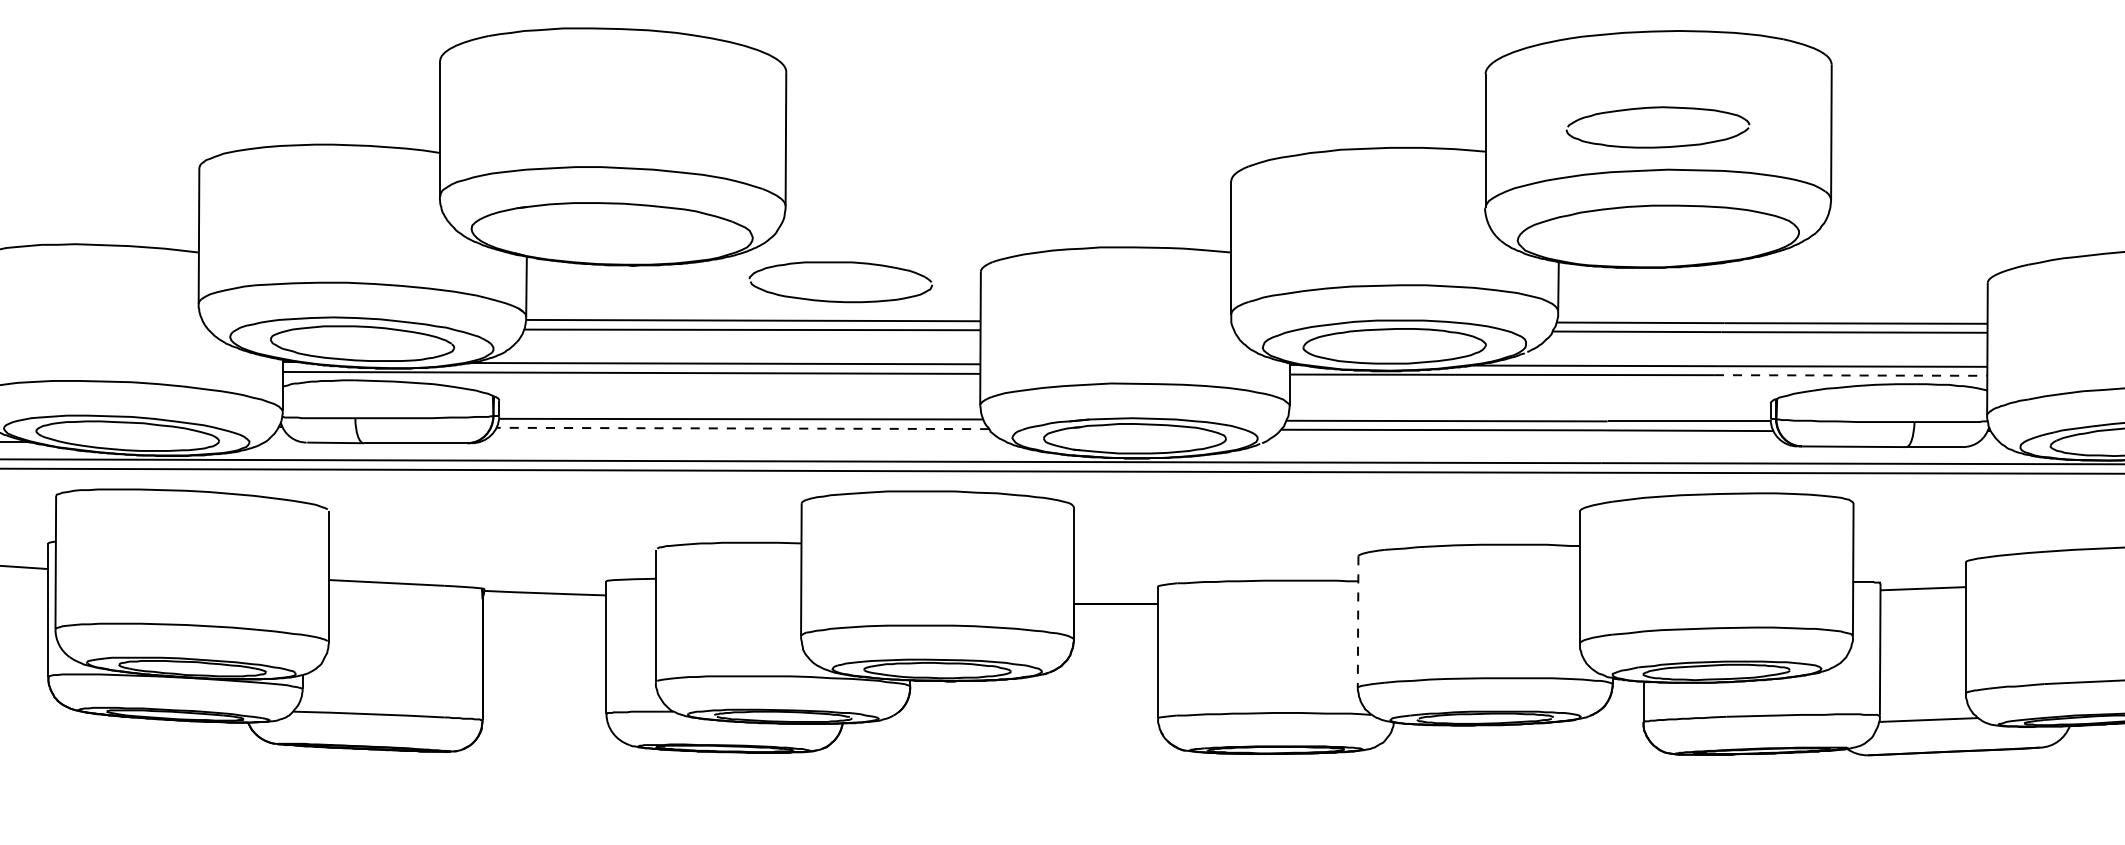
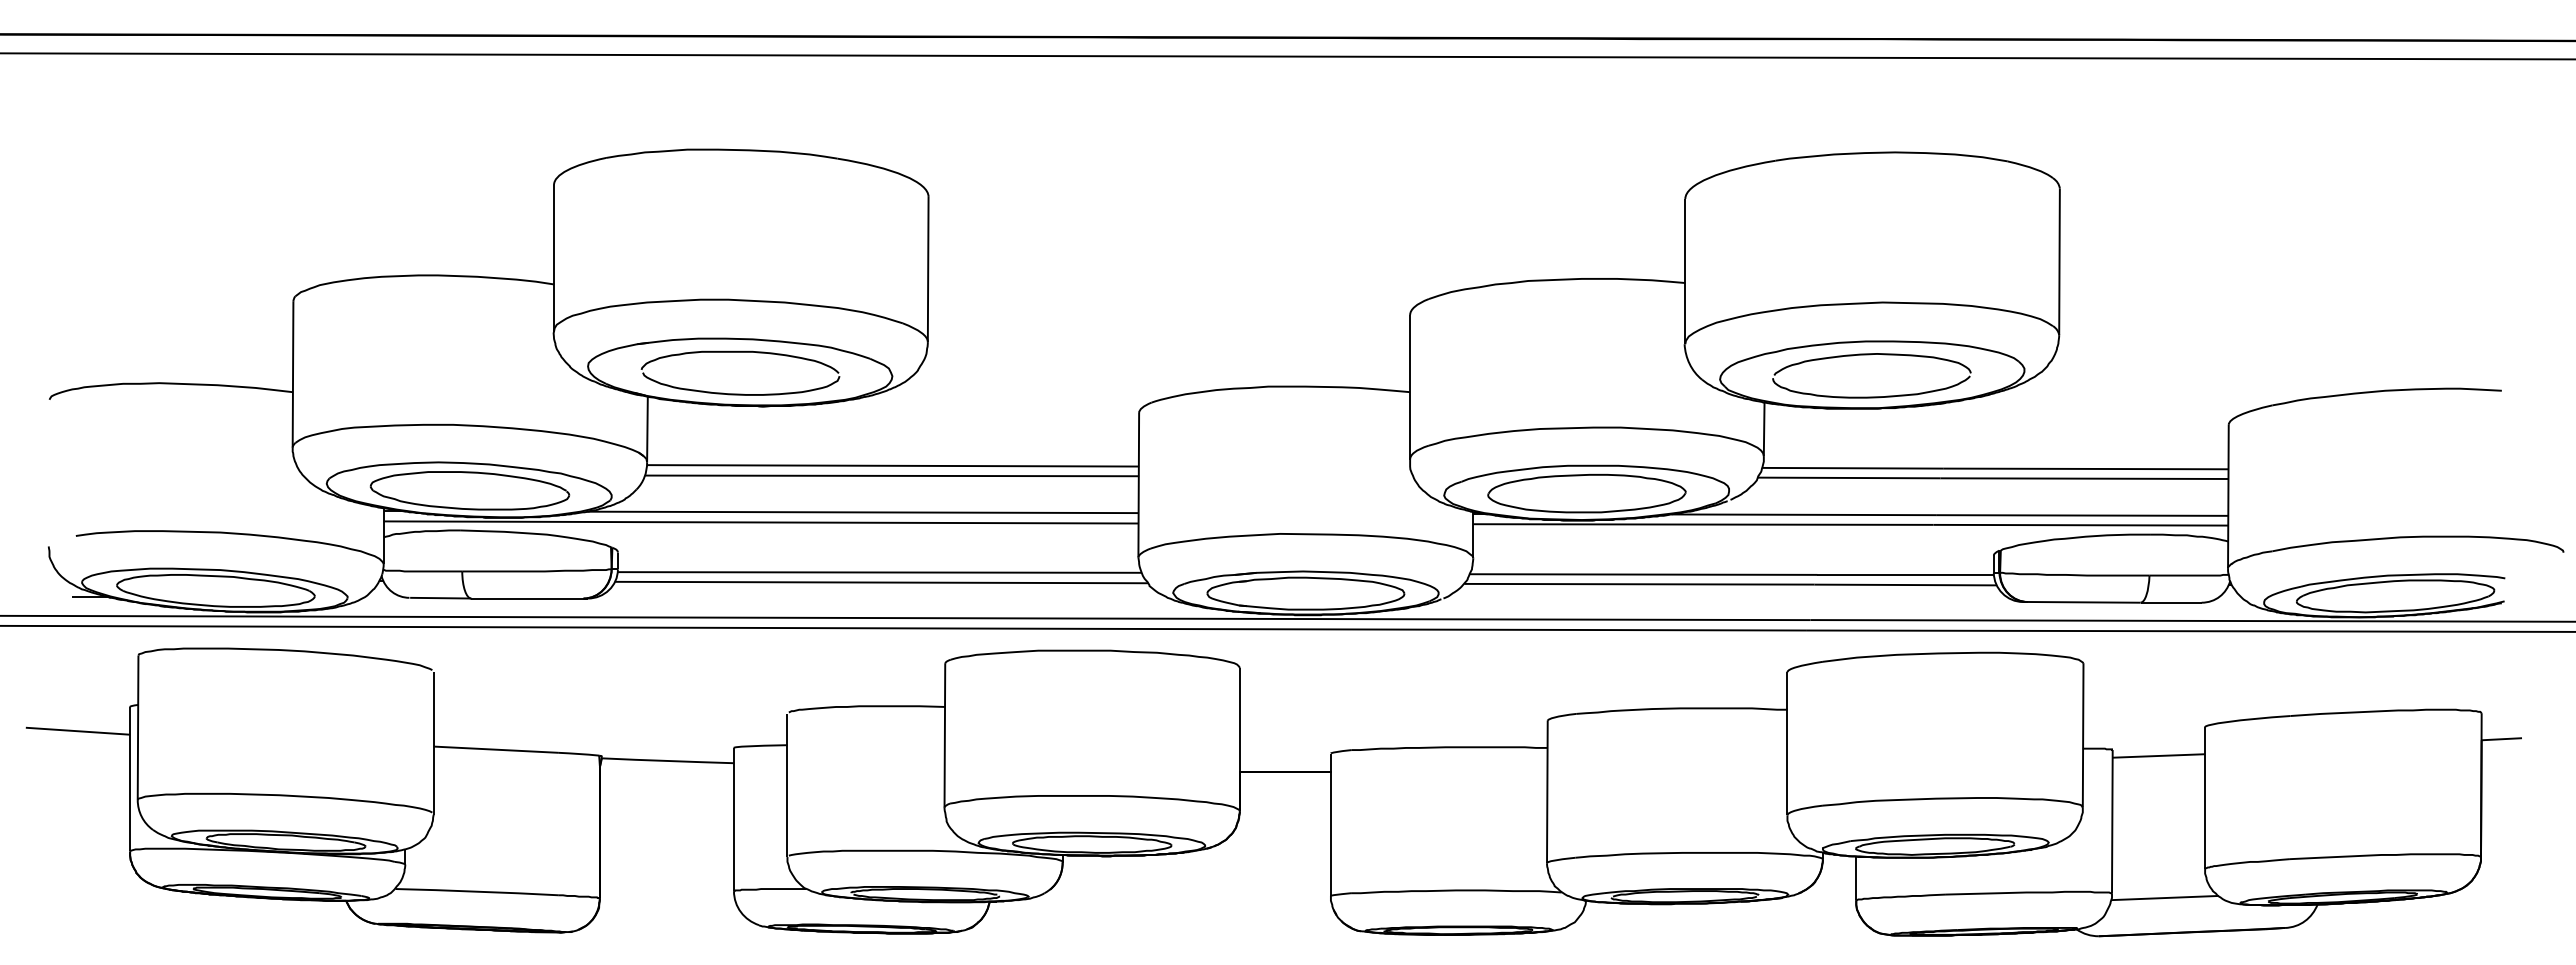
part: (1656, 108) -> (1870, 355), moved
part: (840, 263) -> (740, 352), moved
line: (1851, 375) -> (2081, 525), dashed -> solid
line: (742, 428) -> (881, 582), dashed -> solid
line: (1358, 622) -> (1547, 792), dashed -> solid

